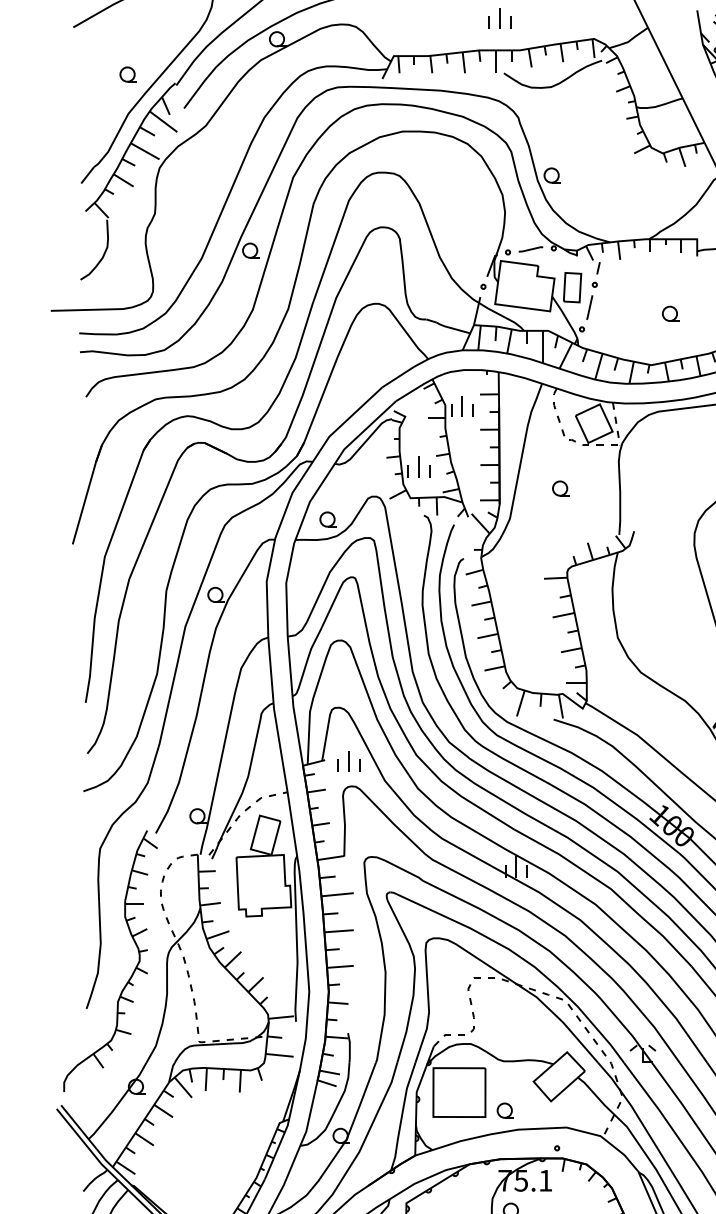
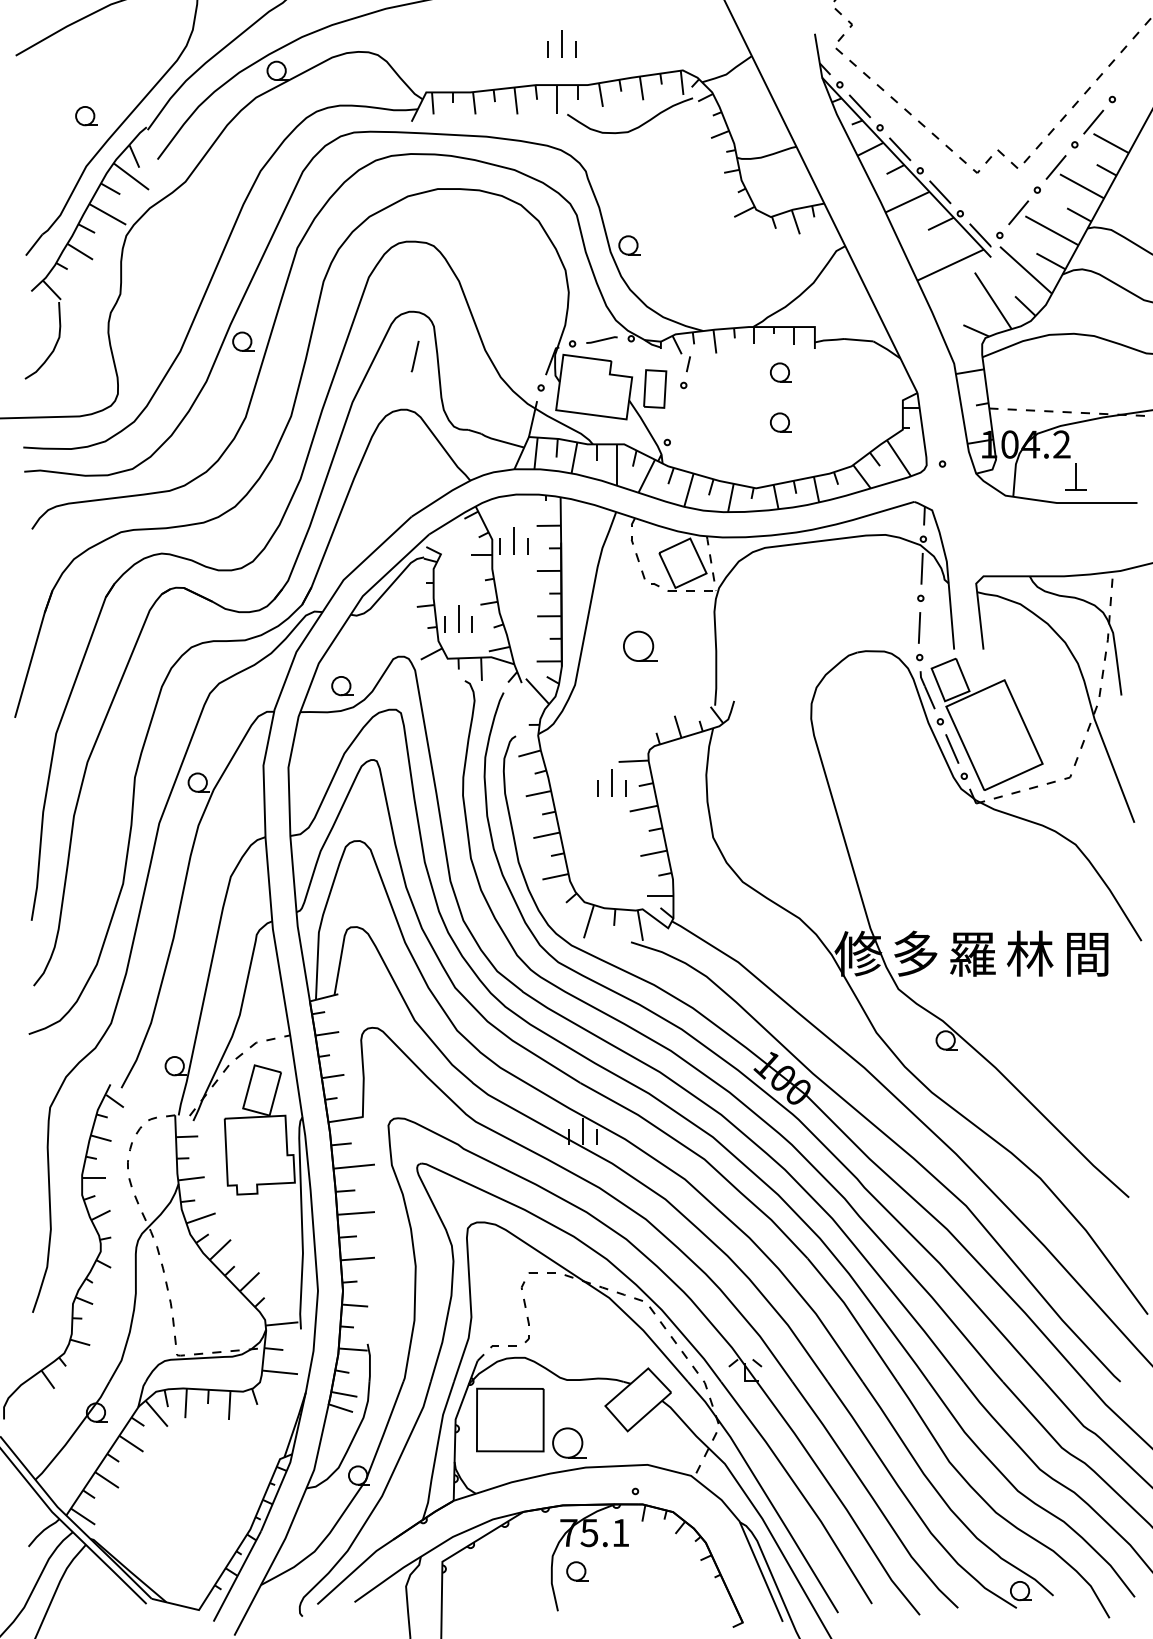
part: (670, 274) -> (780, 372), added
line: (589, 307) -> (414, 356), moved
part: (561, 488) -> (640, 646), size x1.6
part: (348, 761) -> (611, 782), moved
part: (505, 1110) -> (569, 1443), size x1.6

